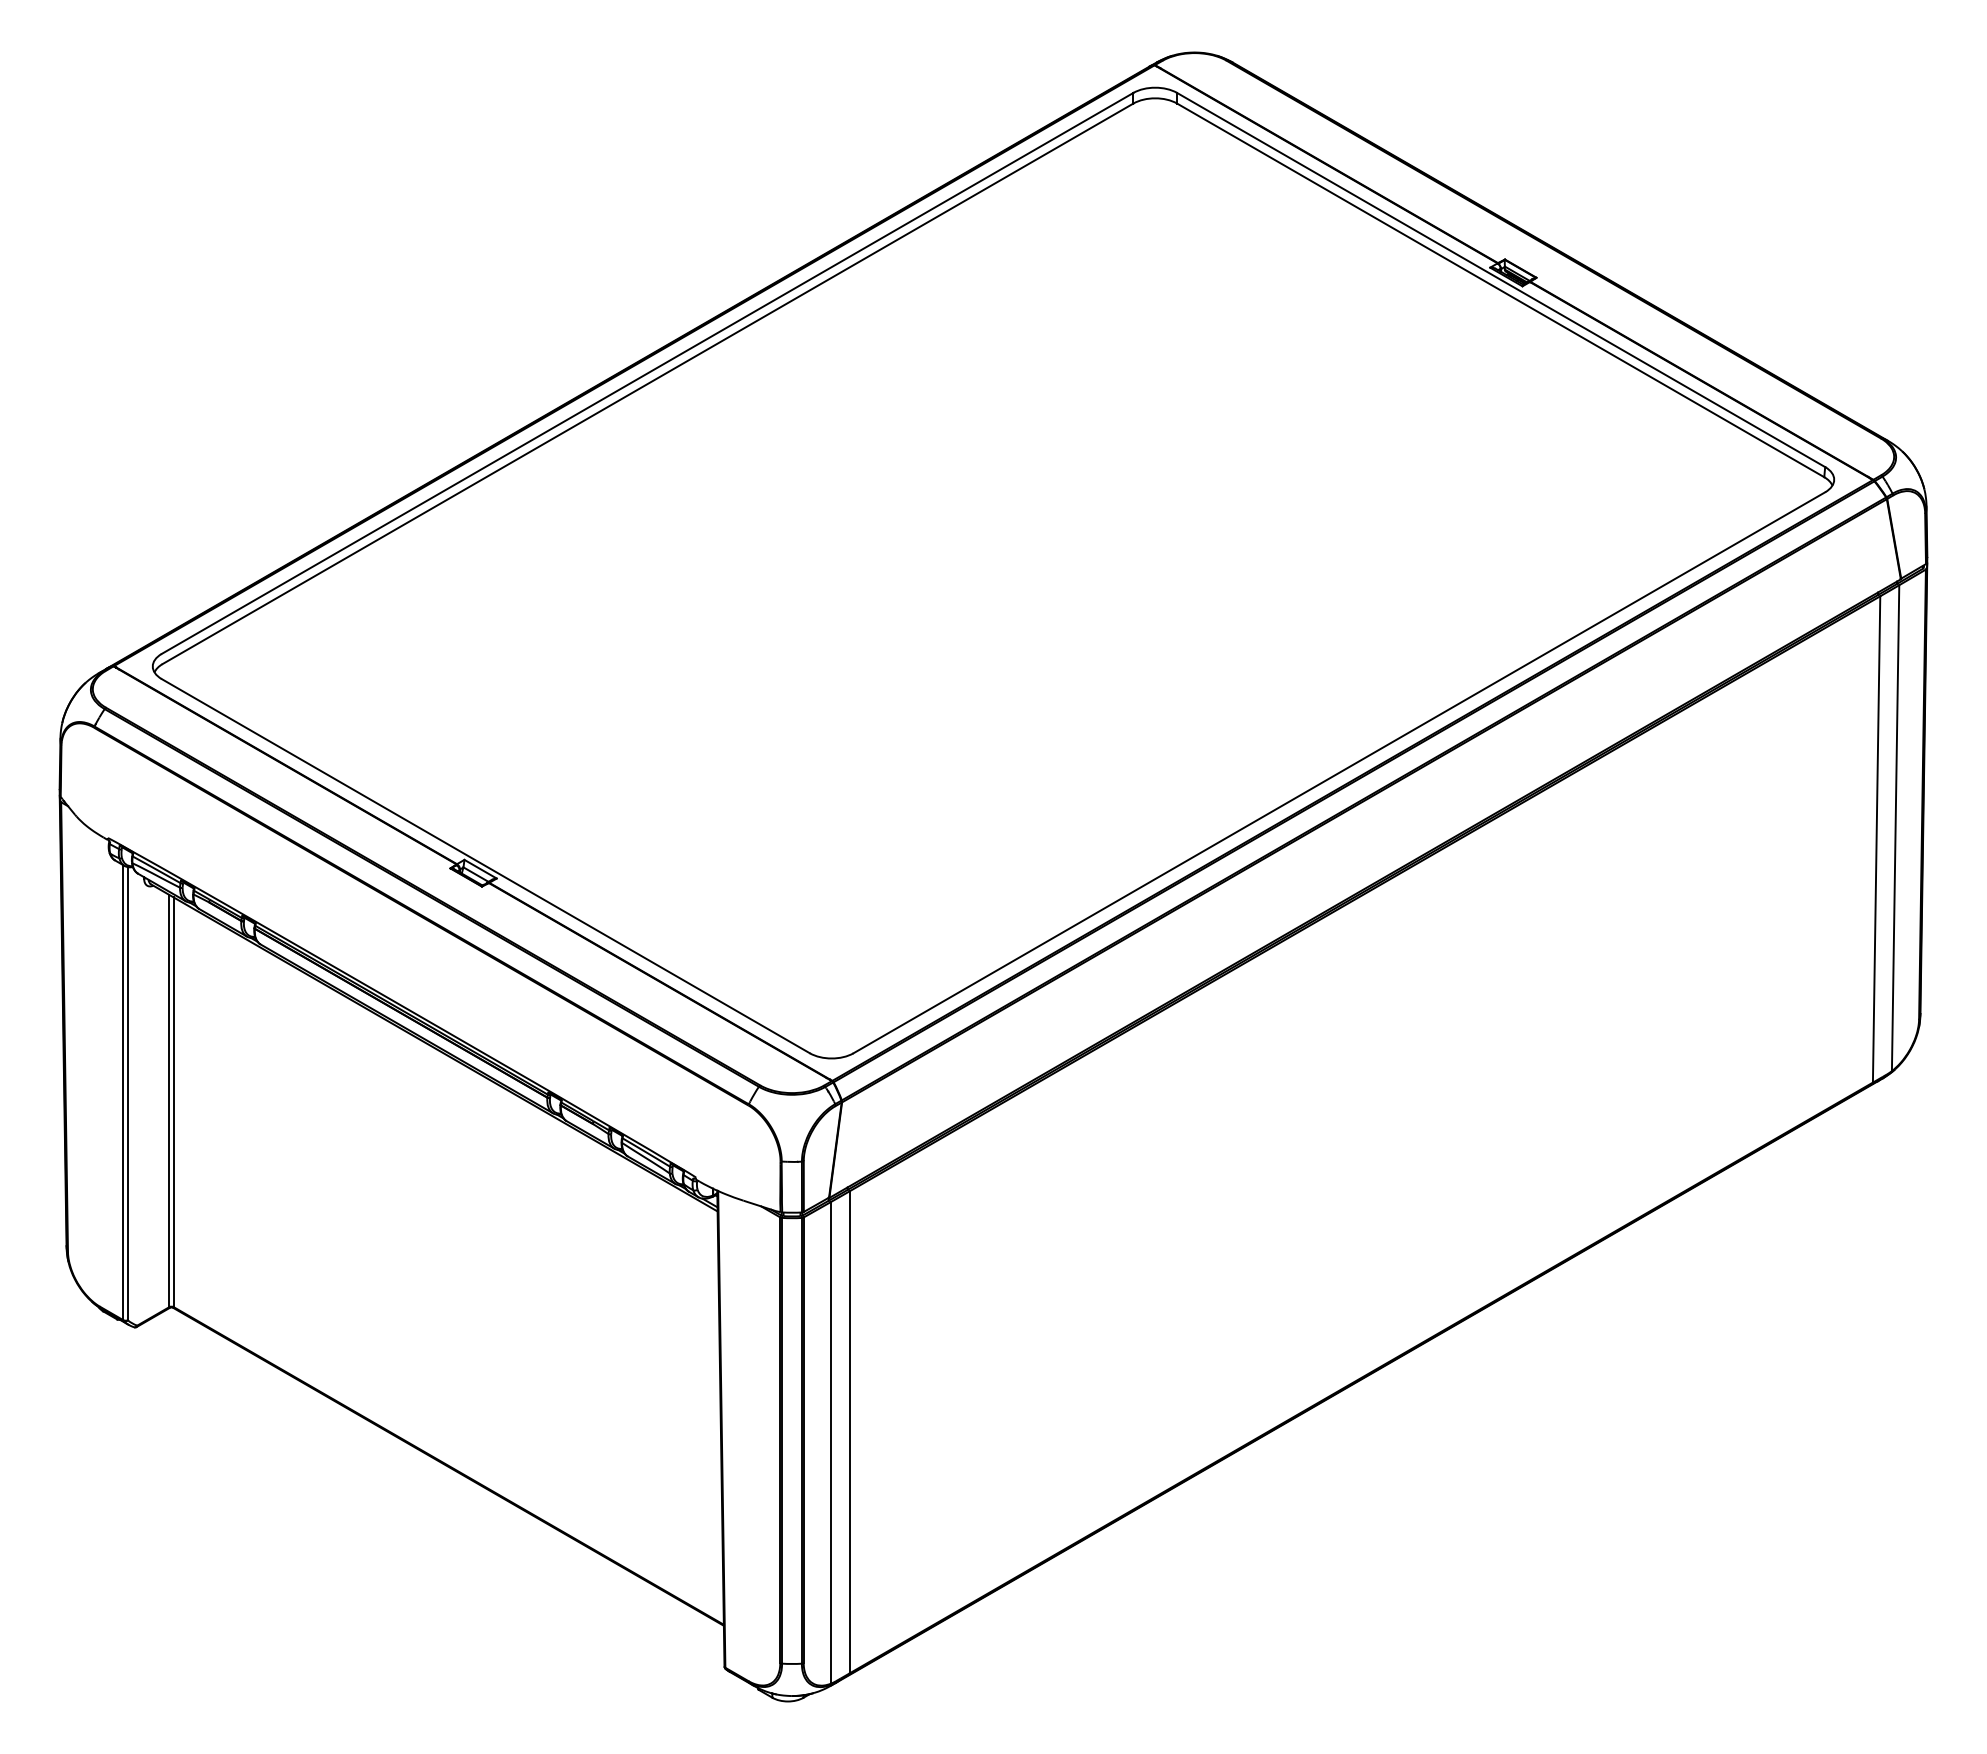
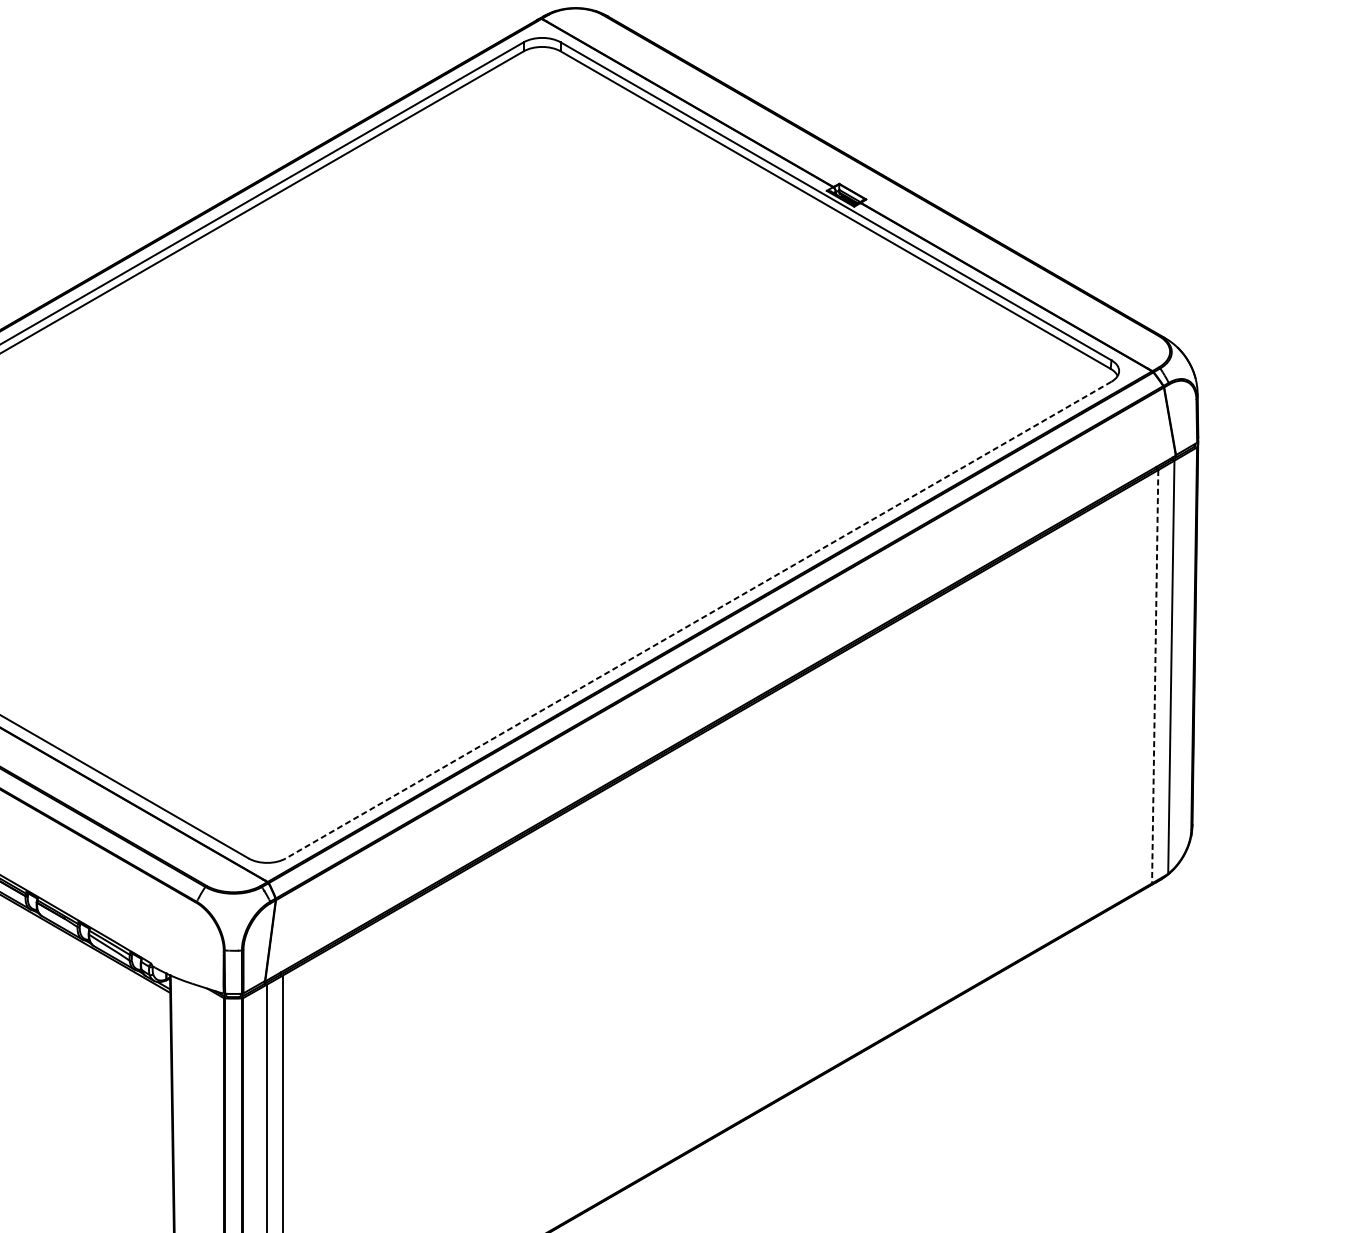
line: (1339, 772) -> (698, 619), solid -> dashed
line: (1876, 839) -> (1155, 676), solid -> dashed

